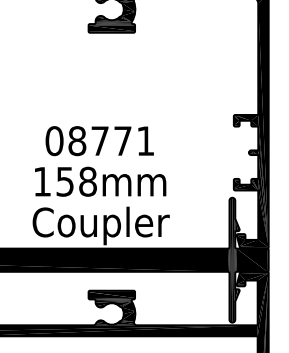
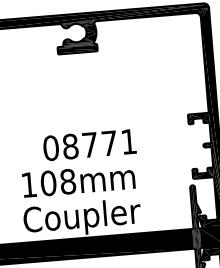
text: (99, 141) -> (89, 145), moved
text: (65, 181) -> (48, 183), 158mm -> 108mm

